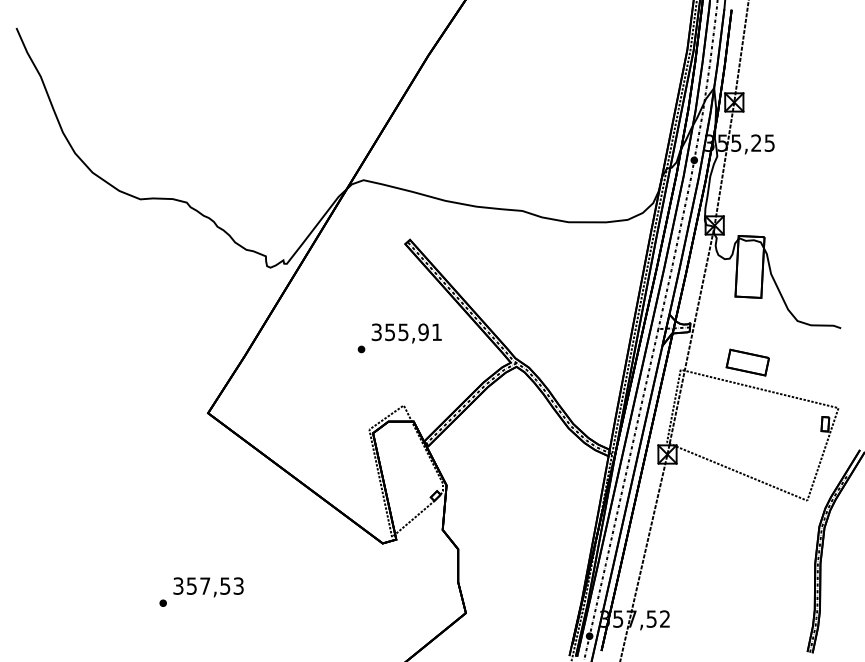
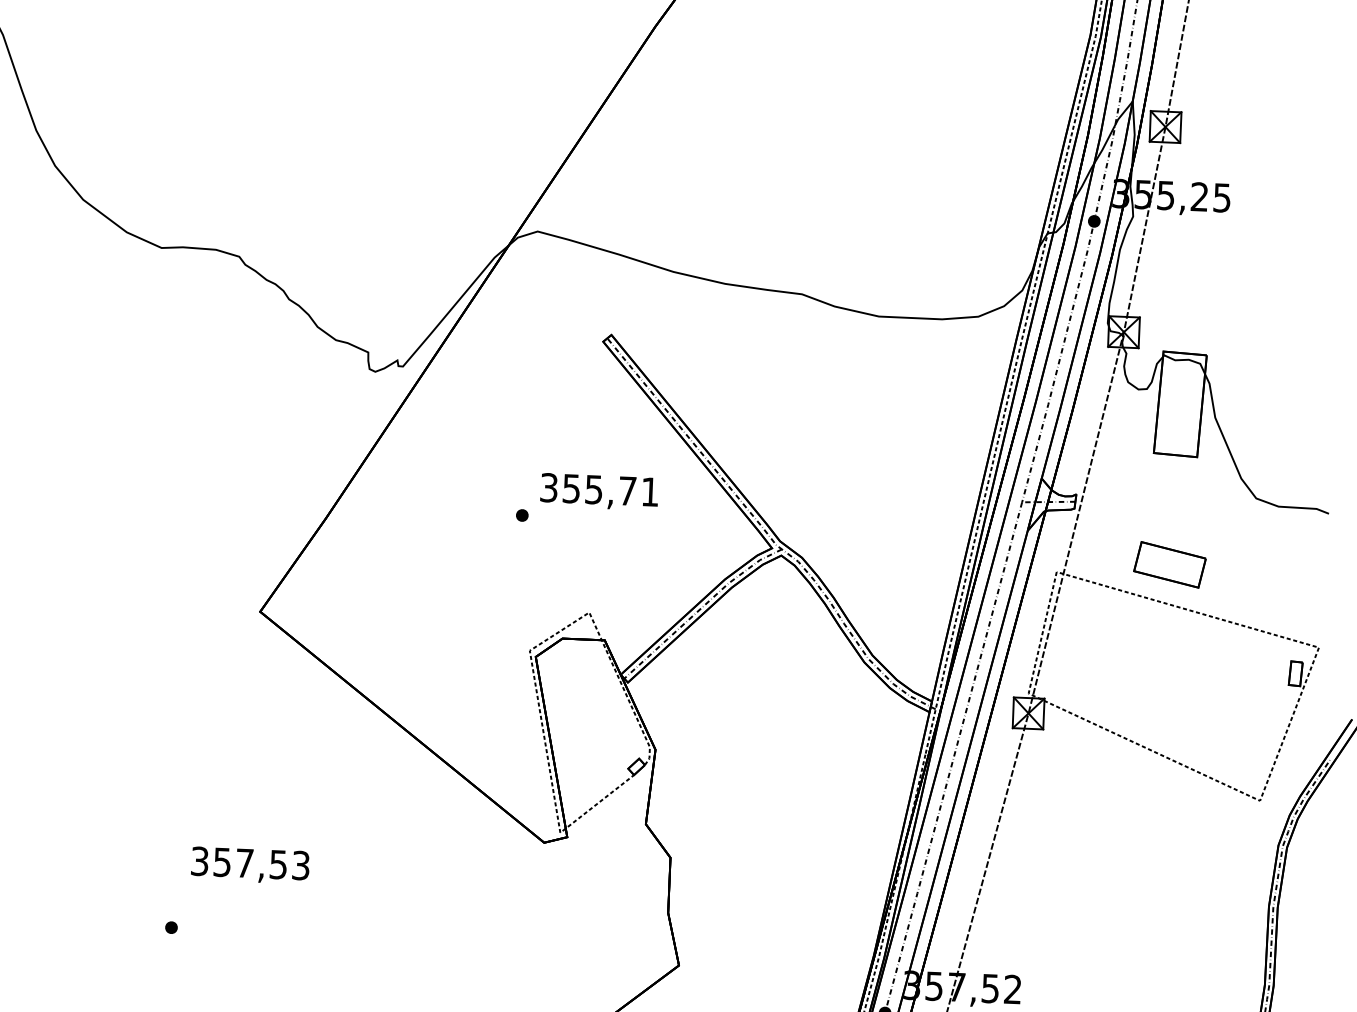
text: (423, 332) -> (627, 491), 355,91 -> 355,71
text: (208, 587) -> (250, 865), moved

